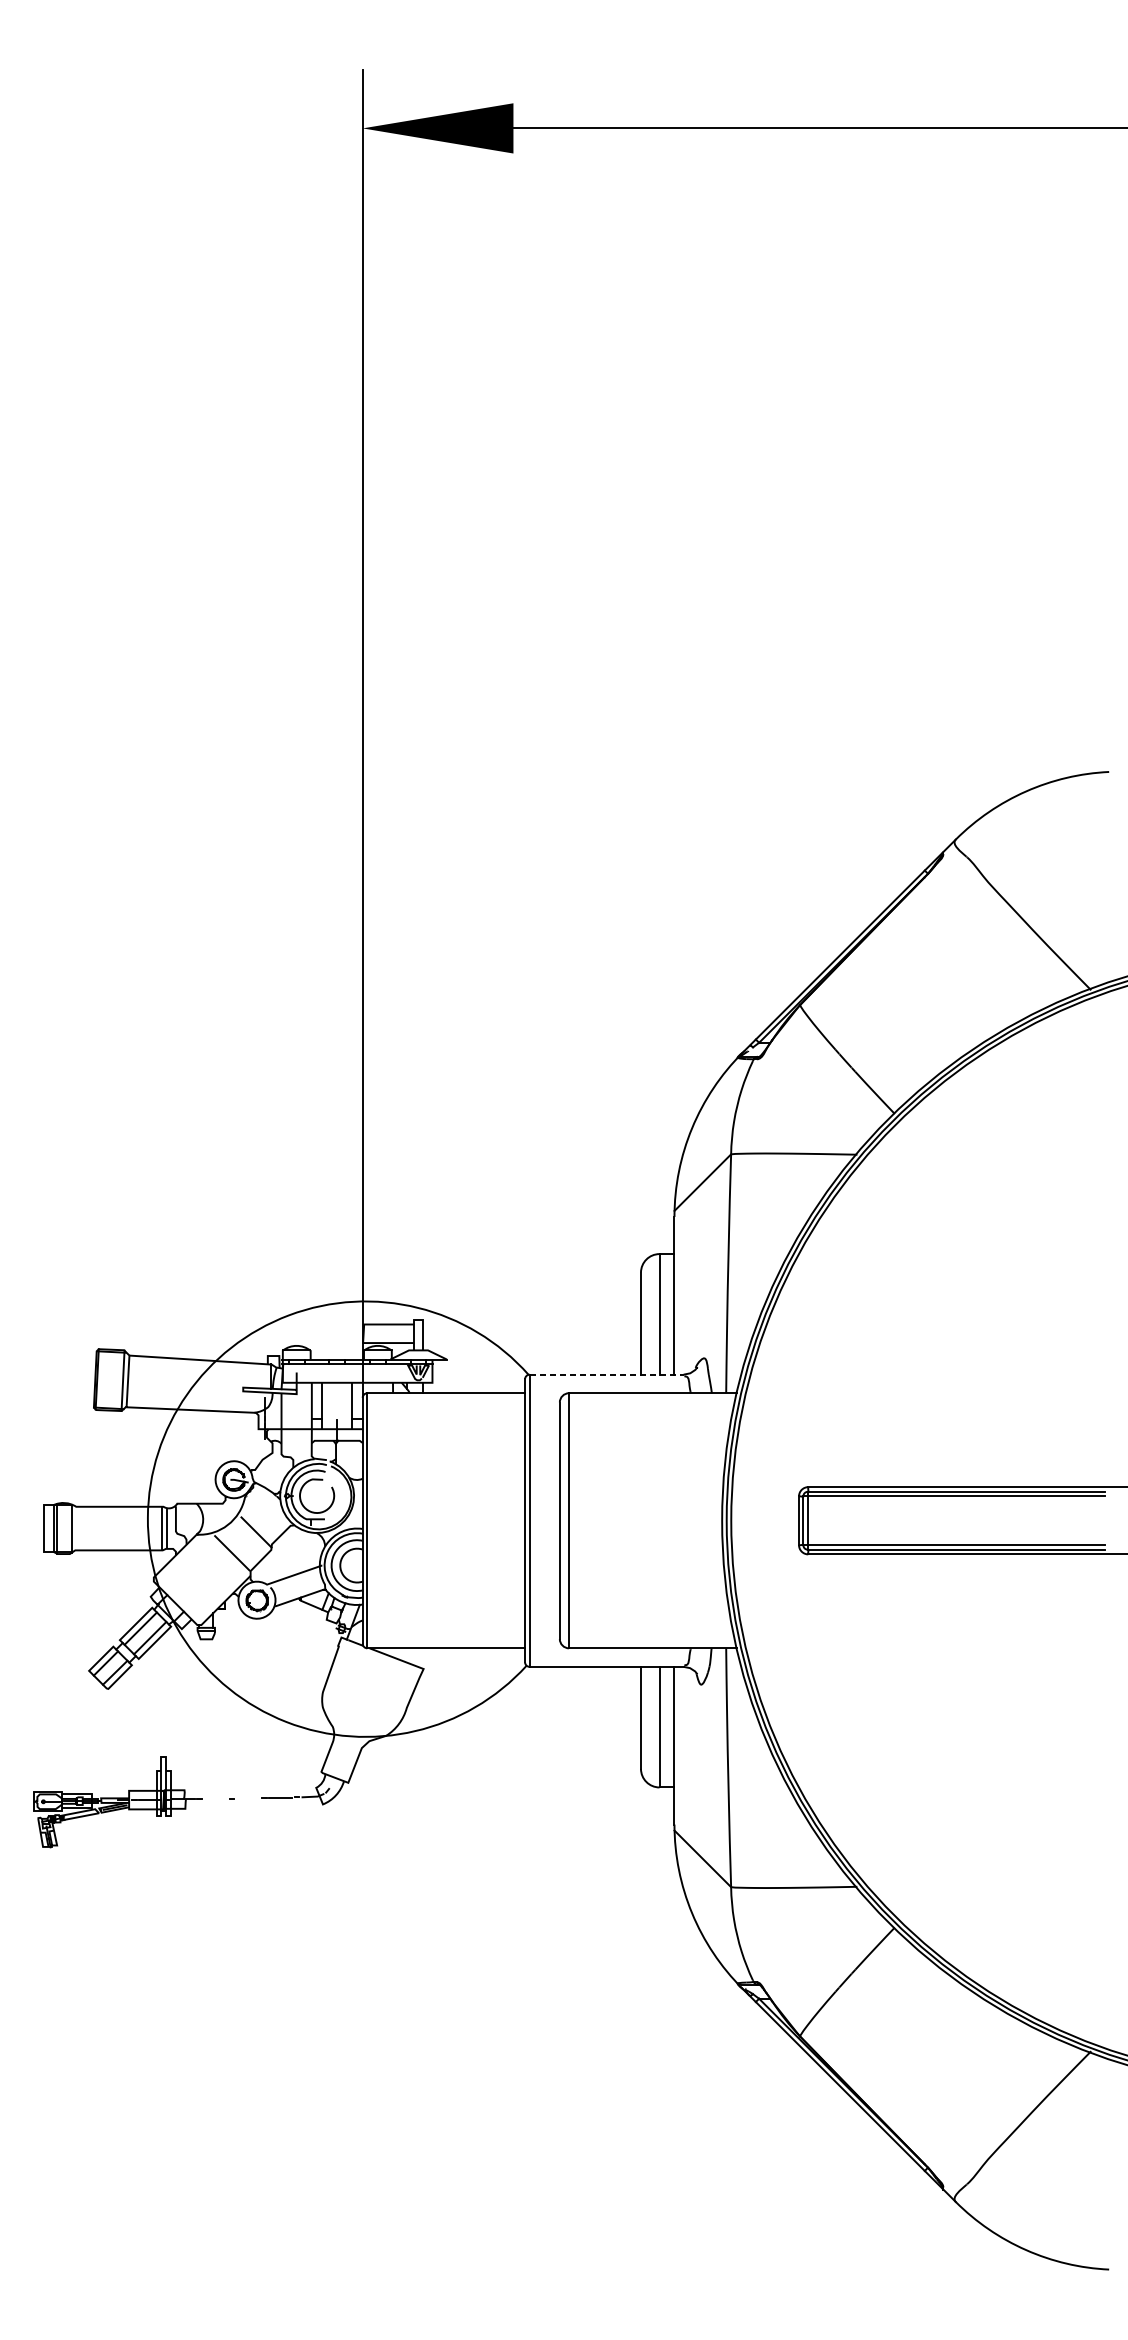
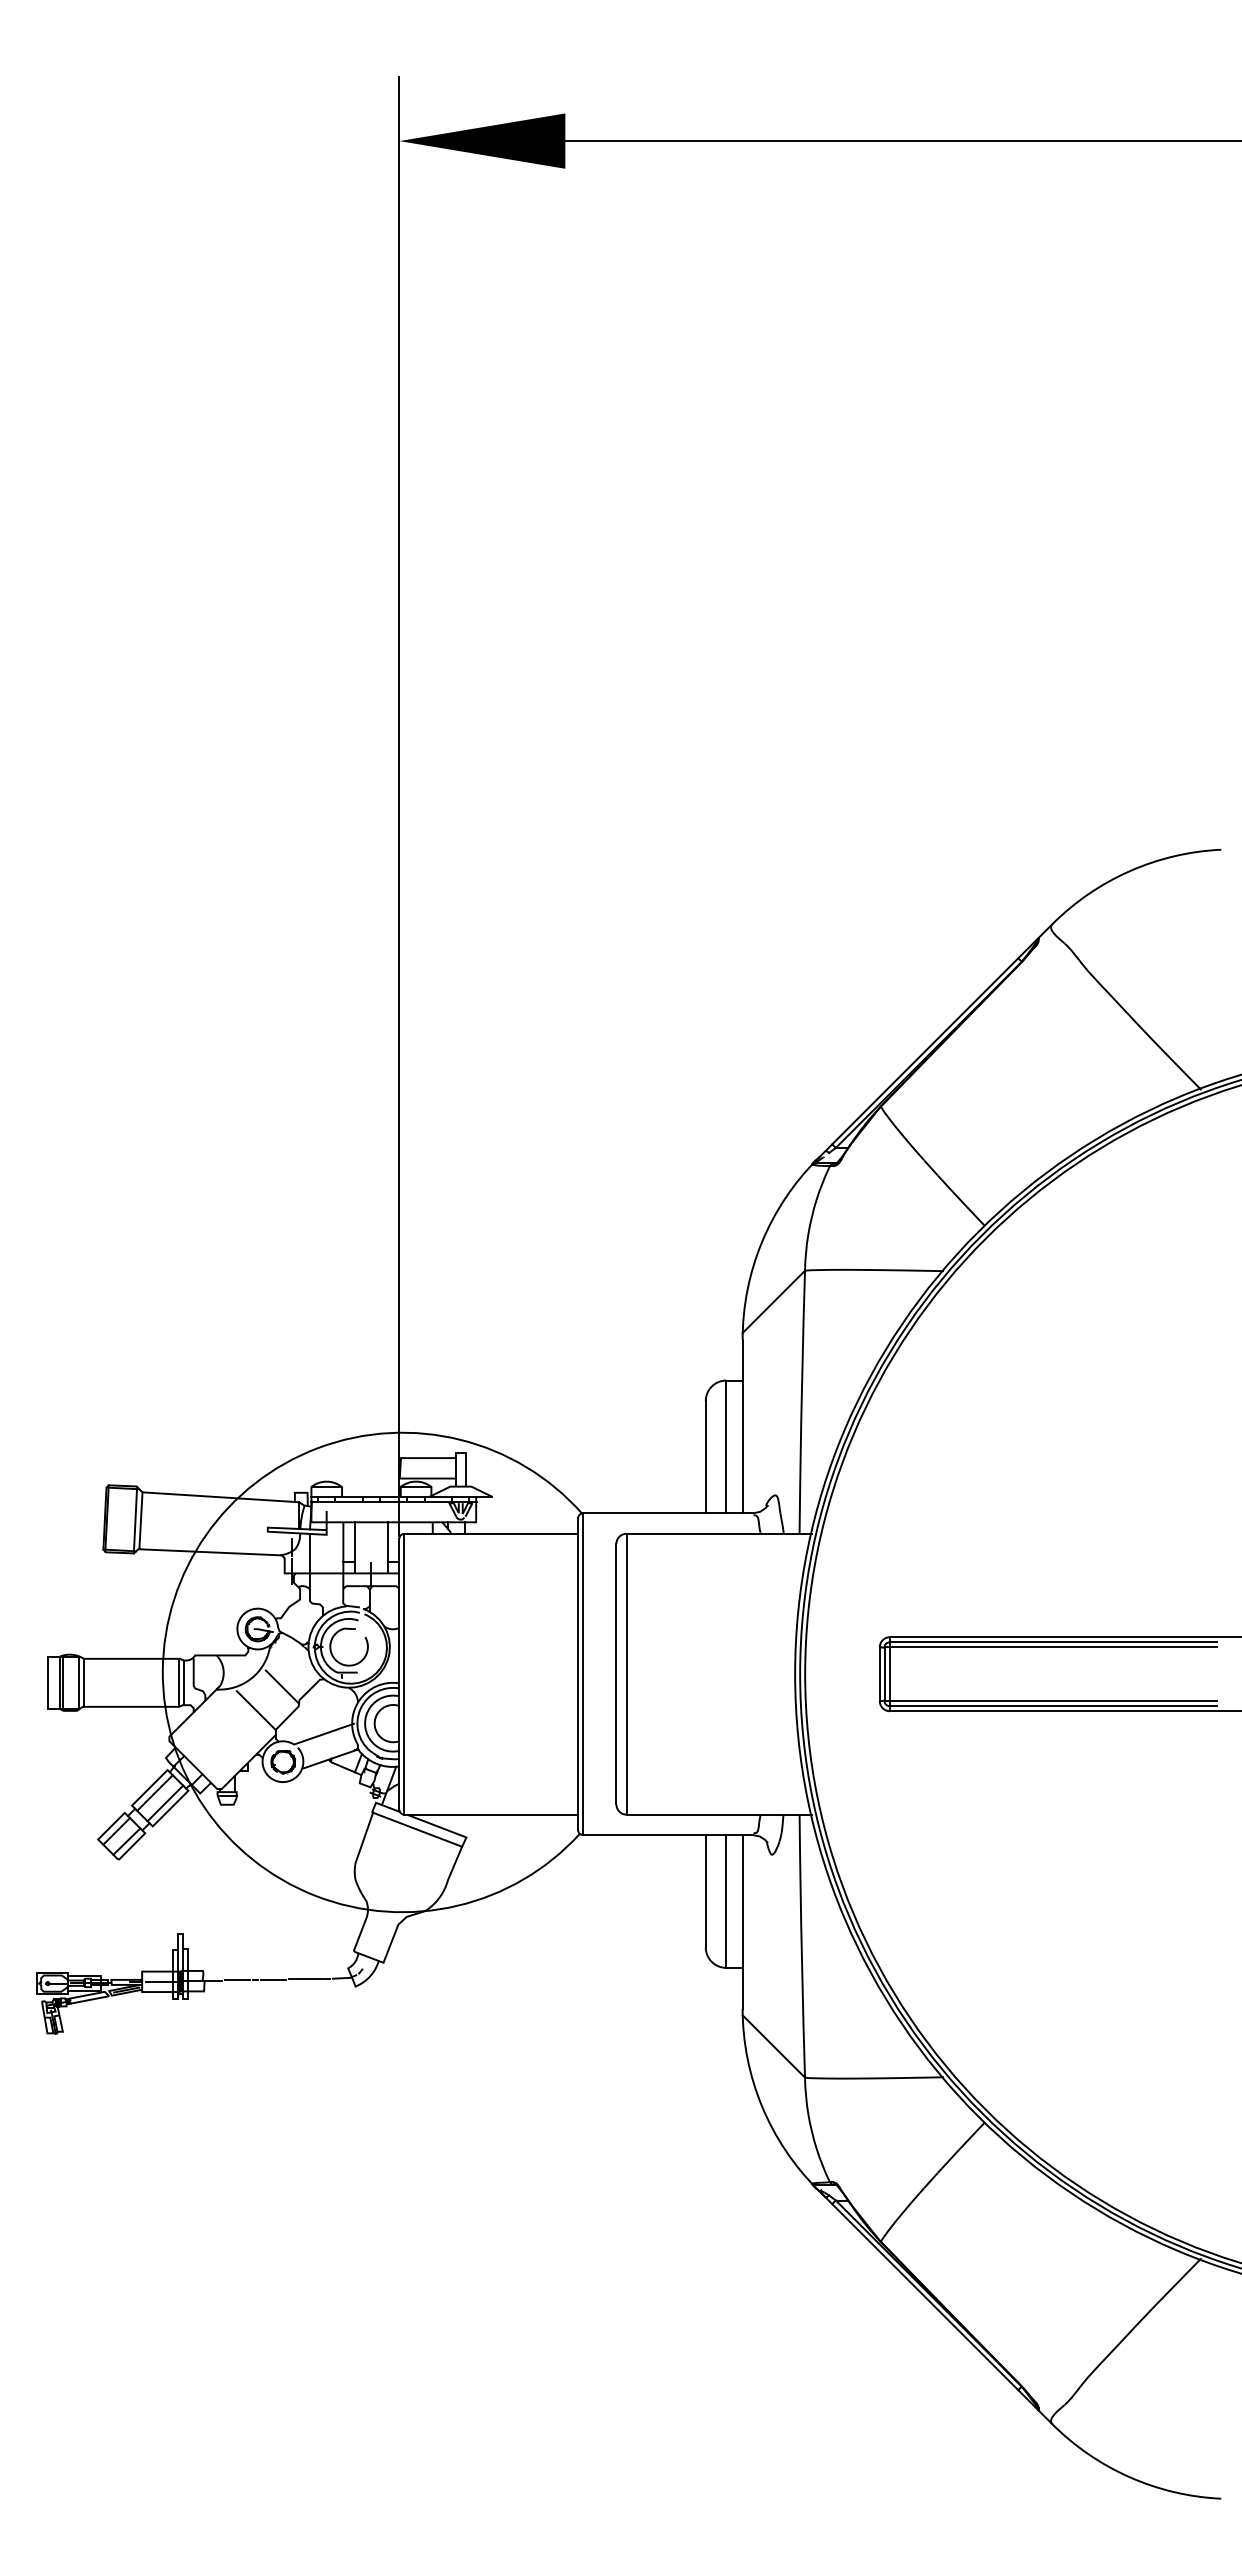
line: (606, 1374) -> (667, 1513), dashed -> solid
line: (76, 1528) -> (84, 1682), added
line: (379, 1661) -> (417, 1829), added
line: (215, 1798) -> (237, 1980), added
line: (248, 1798) -> (273, 1979), added

